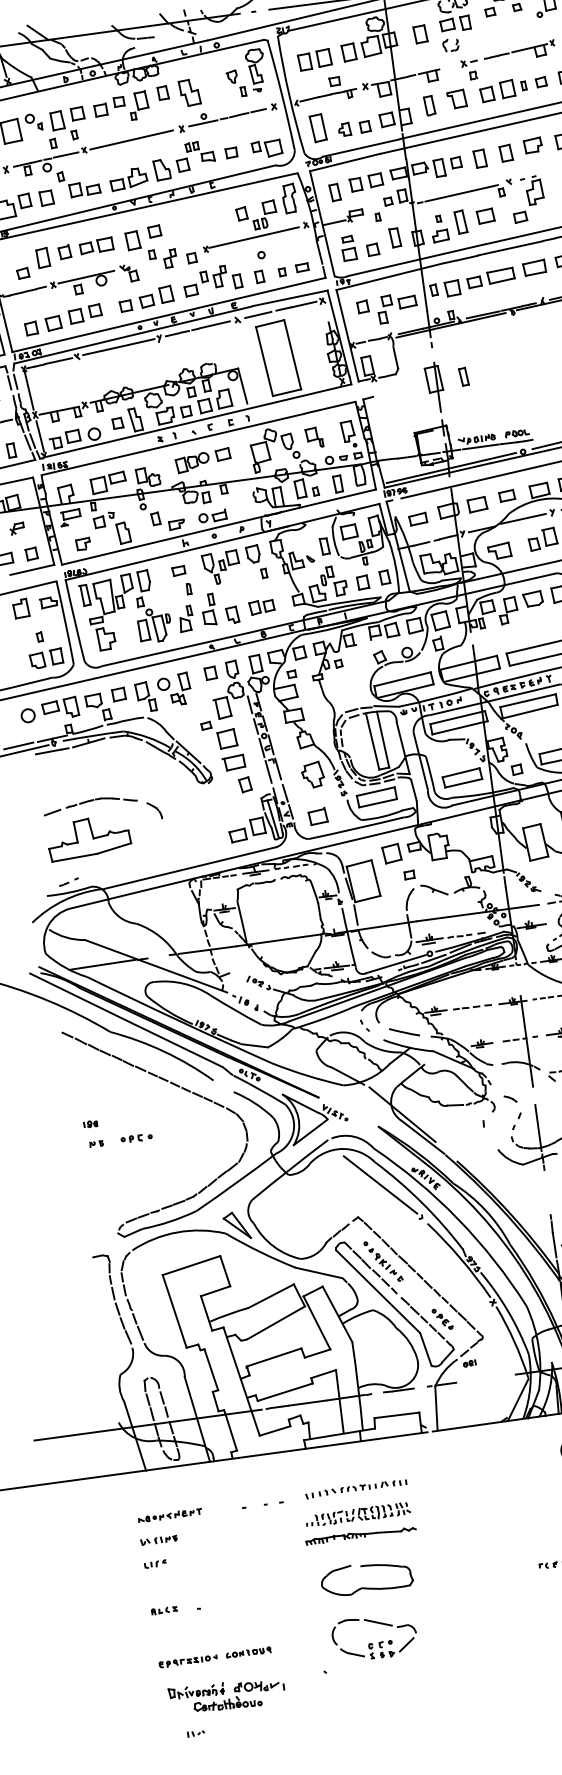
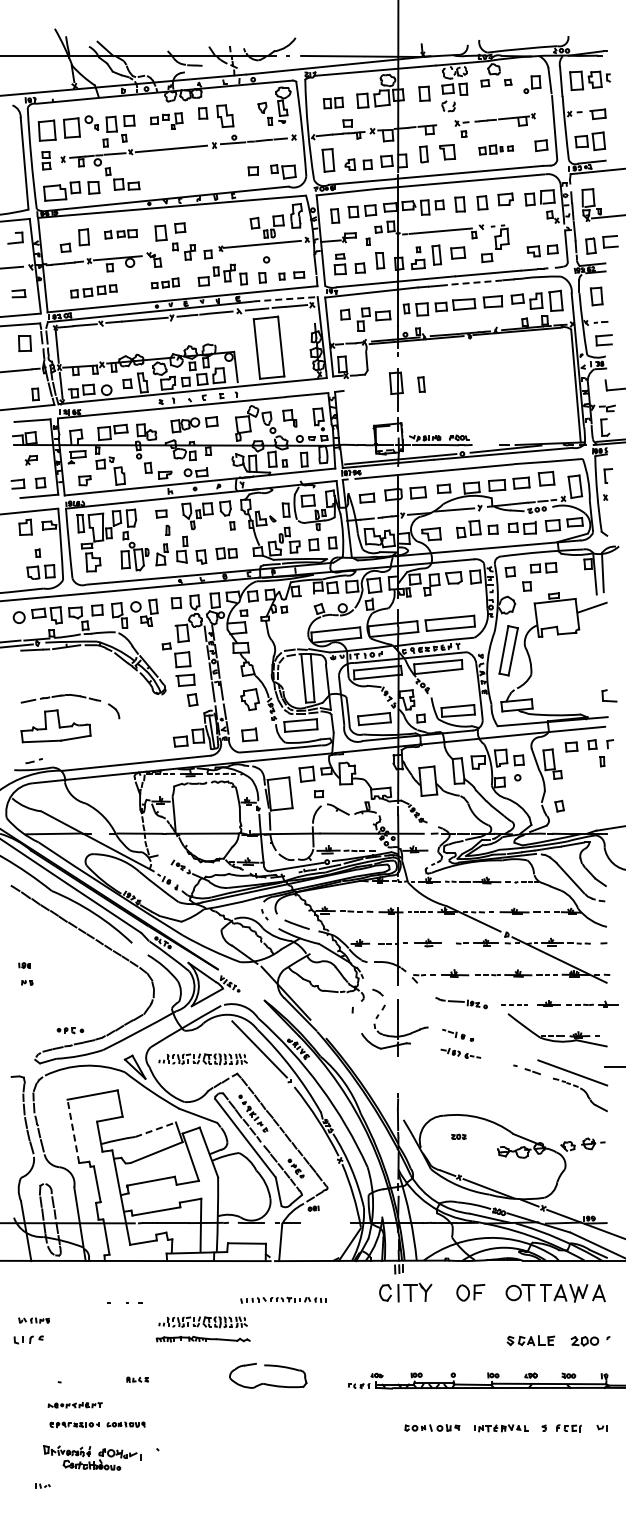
part: (314, 59) -> (333, 102), size x0.7
part: (514, 88) -> (496, 149), size x0.6
part: (121, 107) -> (166, 120), size x0.7
part: (161, 165) -> (193, 173), removed
part: (85, 248) -> (120, 234), size x0.7
line: (509, 248) -> (474, 282), solid -> dashed
line: (291, 298) -> (286, 299), solid -> dashed
part: (146, 299) -> (165, 283), size x0.6
part: (62, 320) -> (93, 291), size x0.7
part: (136, 1138) -> (70, 1030), moved
part: (314, 1206) -> (202, 1059), added
line: (270, 1295) -> (155, 1129), solid -> dashed
line: (174, 1310) -> (73, 1130), solid -> dashed
part: (355, 1488) -> (283, 1299), moved
part: (169, 1516) -> (74, 1405), moved
part: (154, 1564) -> (27, 1340), size x1.6
part: (367, 1587) -> (267, 1383), moved
part: (164, 1610) -> (137, 1379), moved
part: (374, 1637) -> (202, 1426), removed
part: (214, 1657) -> (97, 1424), moved
part: (227, 1695) -> (92, 1457), moved

